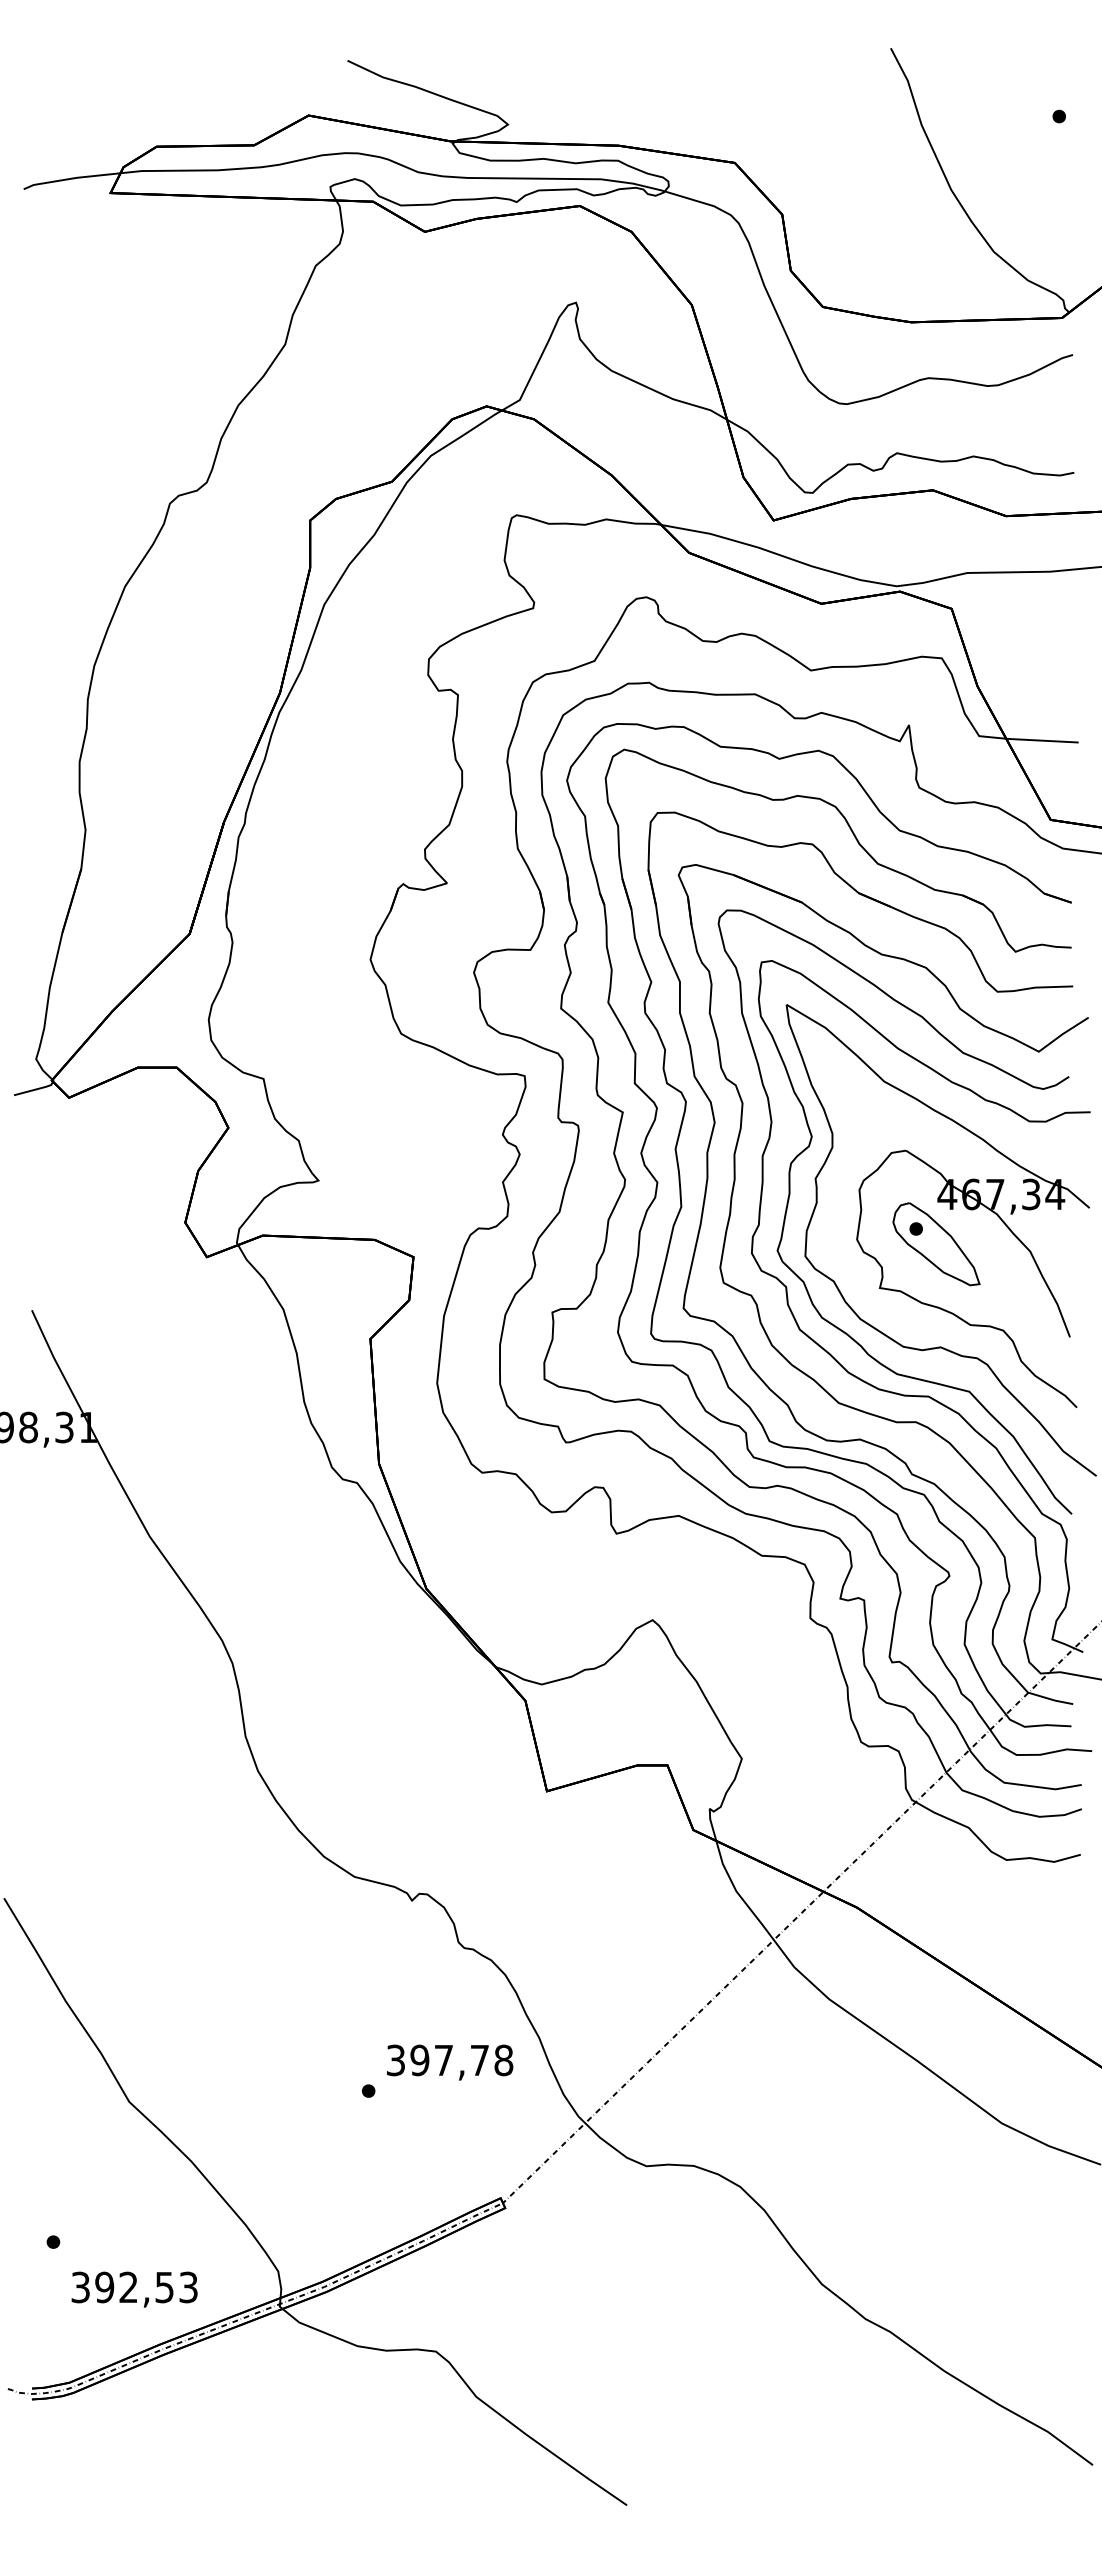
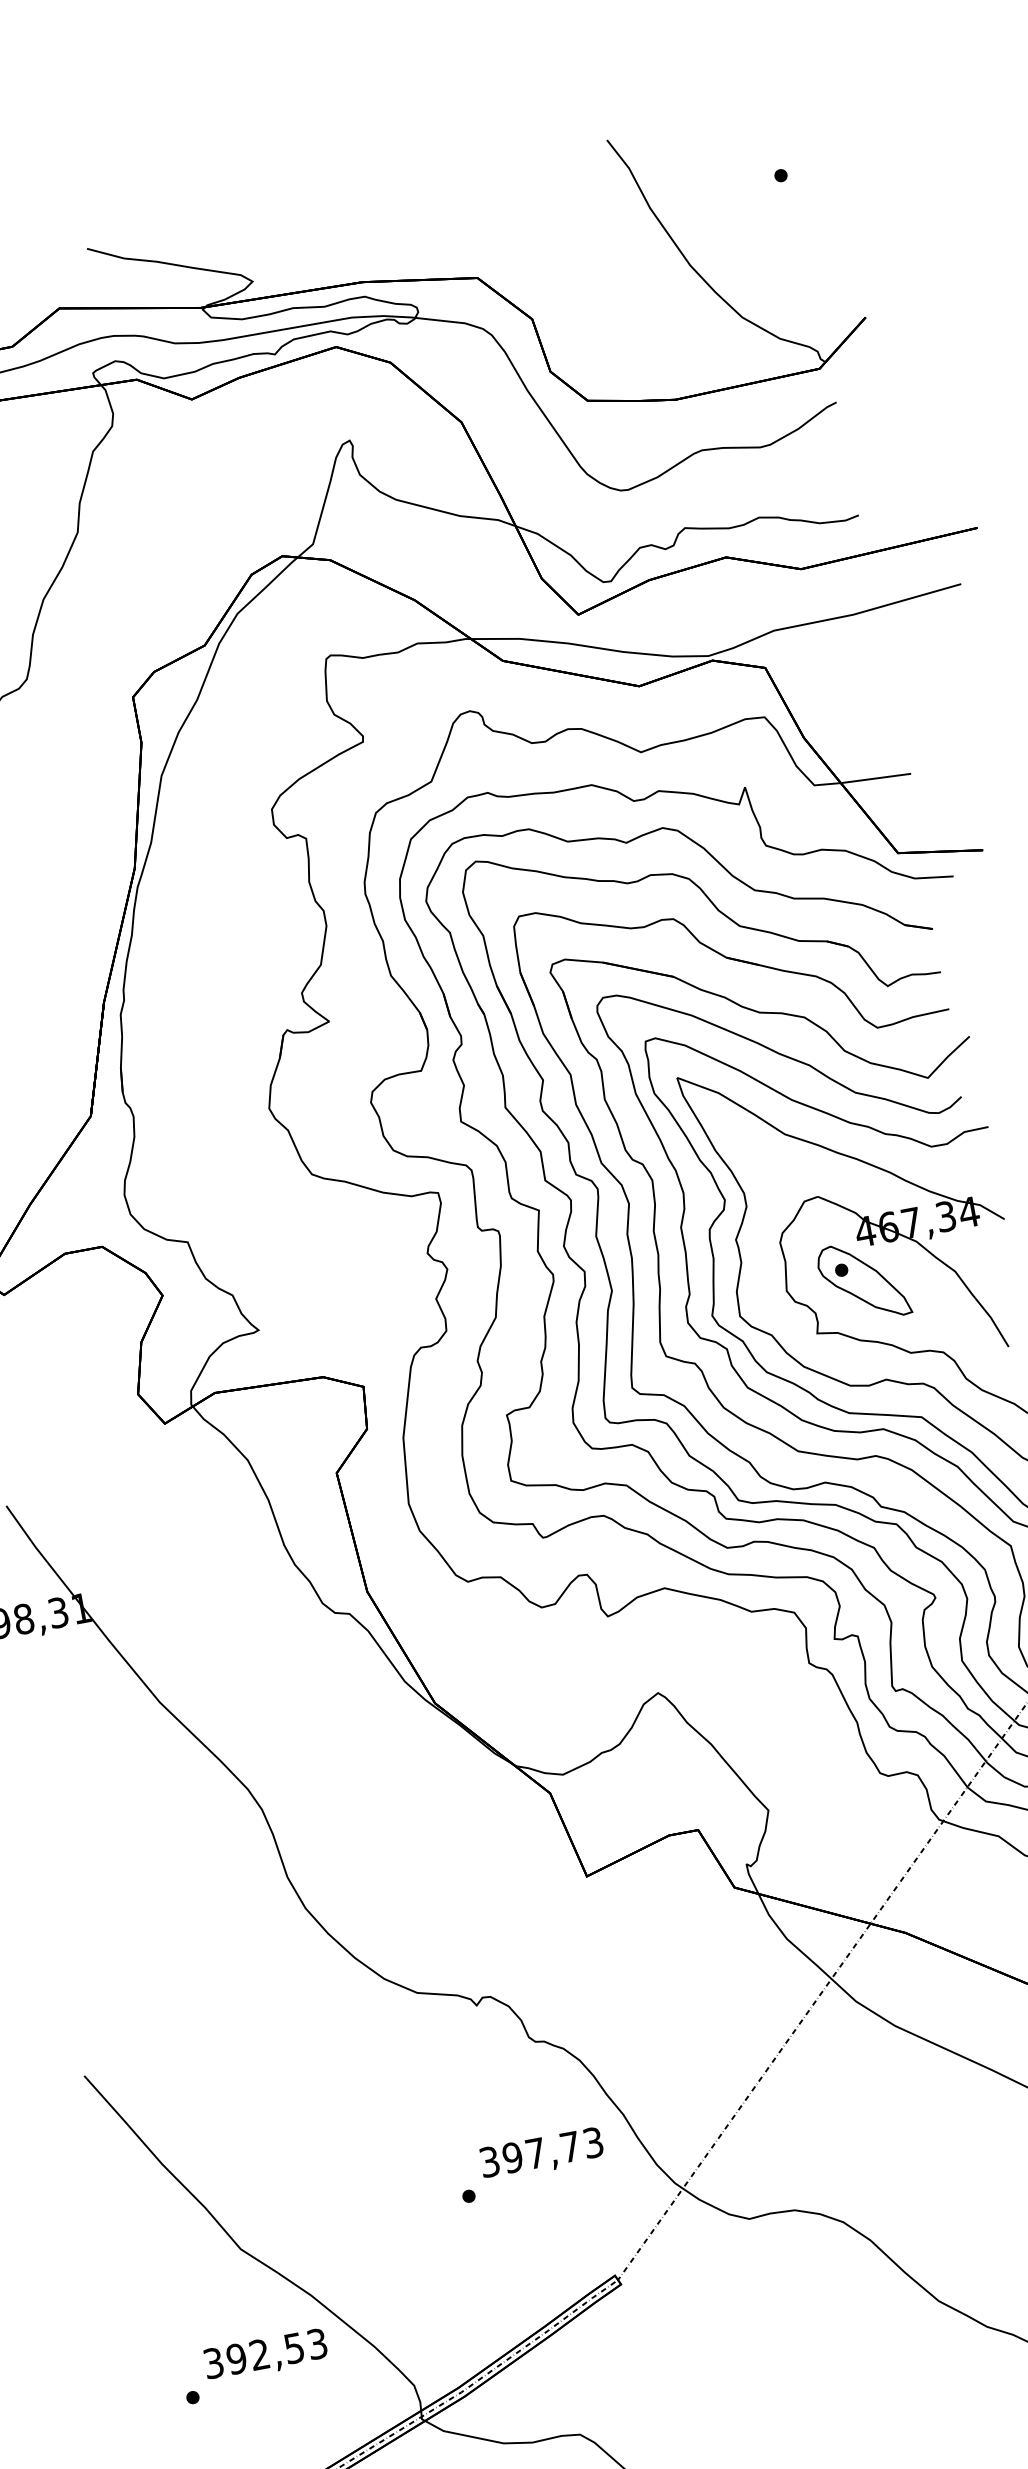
text: (503, 2060) -> (593, 2142), 397,78 -> 397,73
text: (134, 2289) -> (265, 2355), moved

